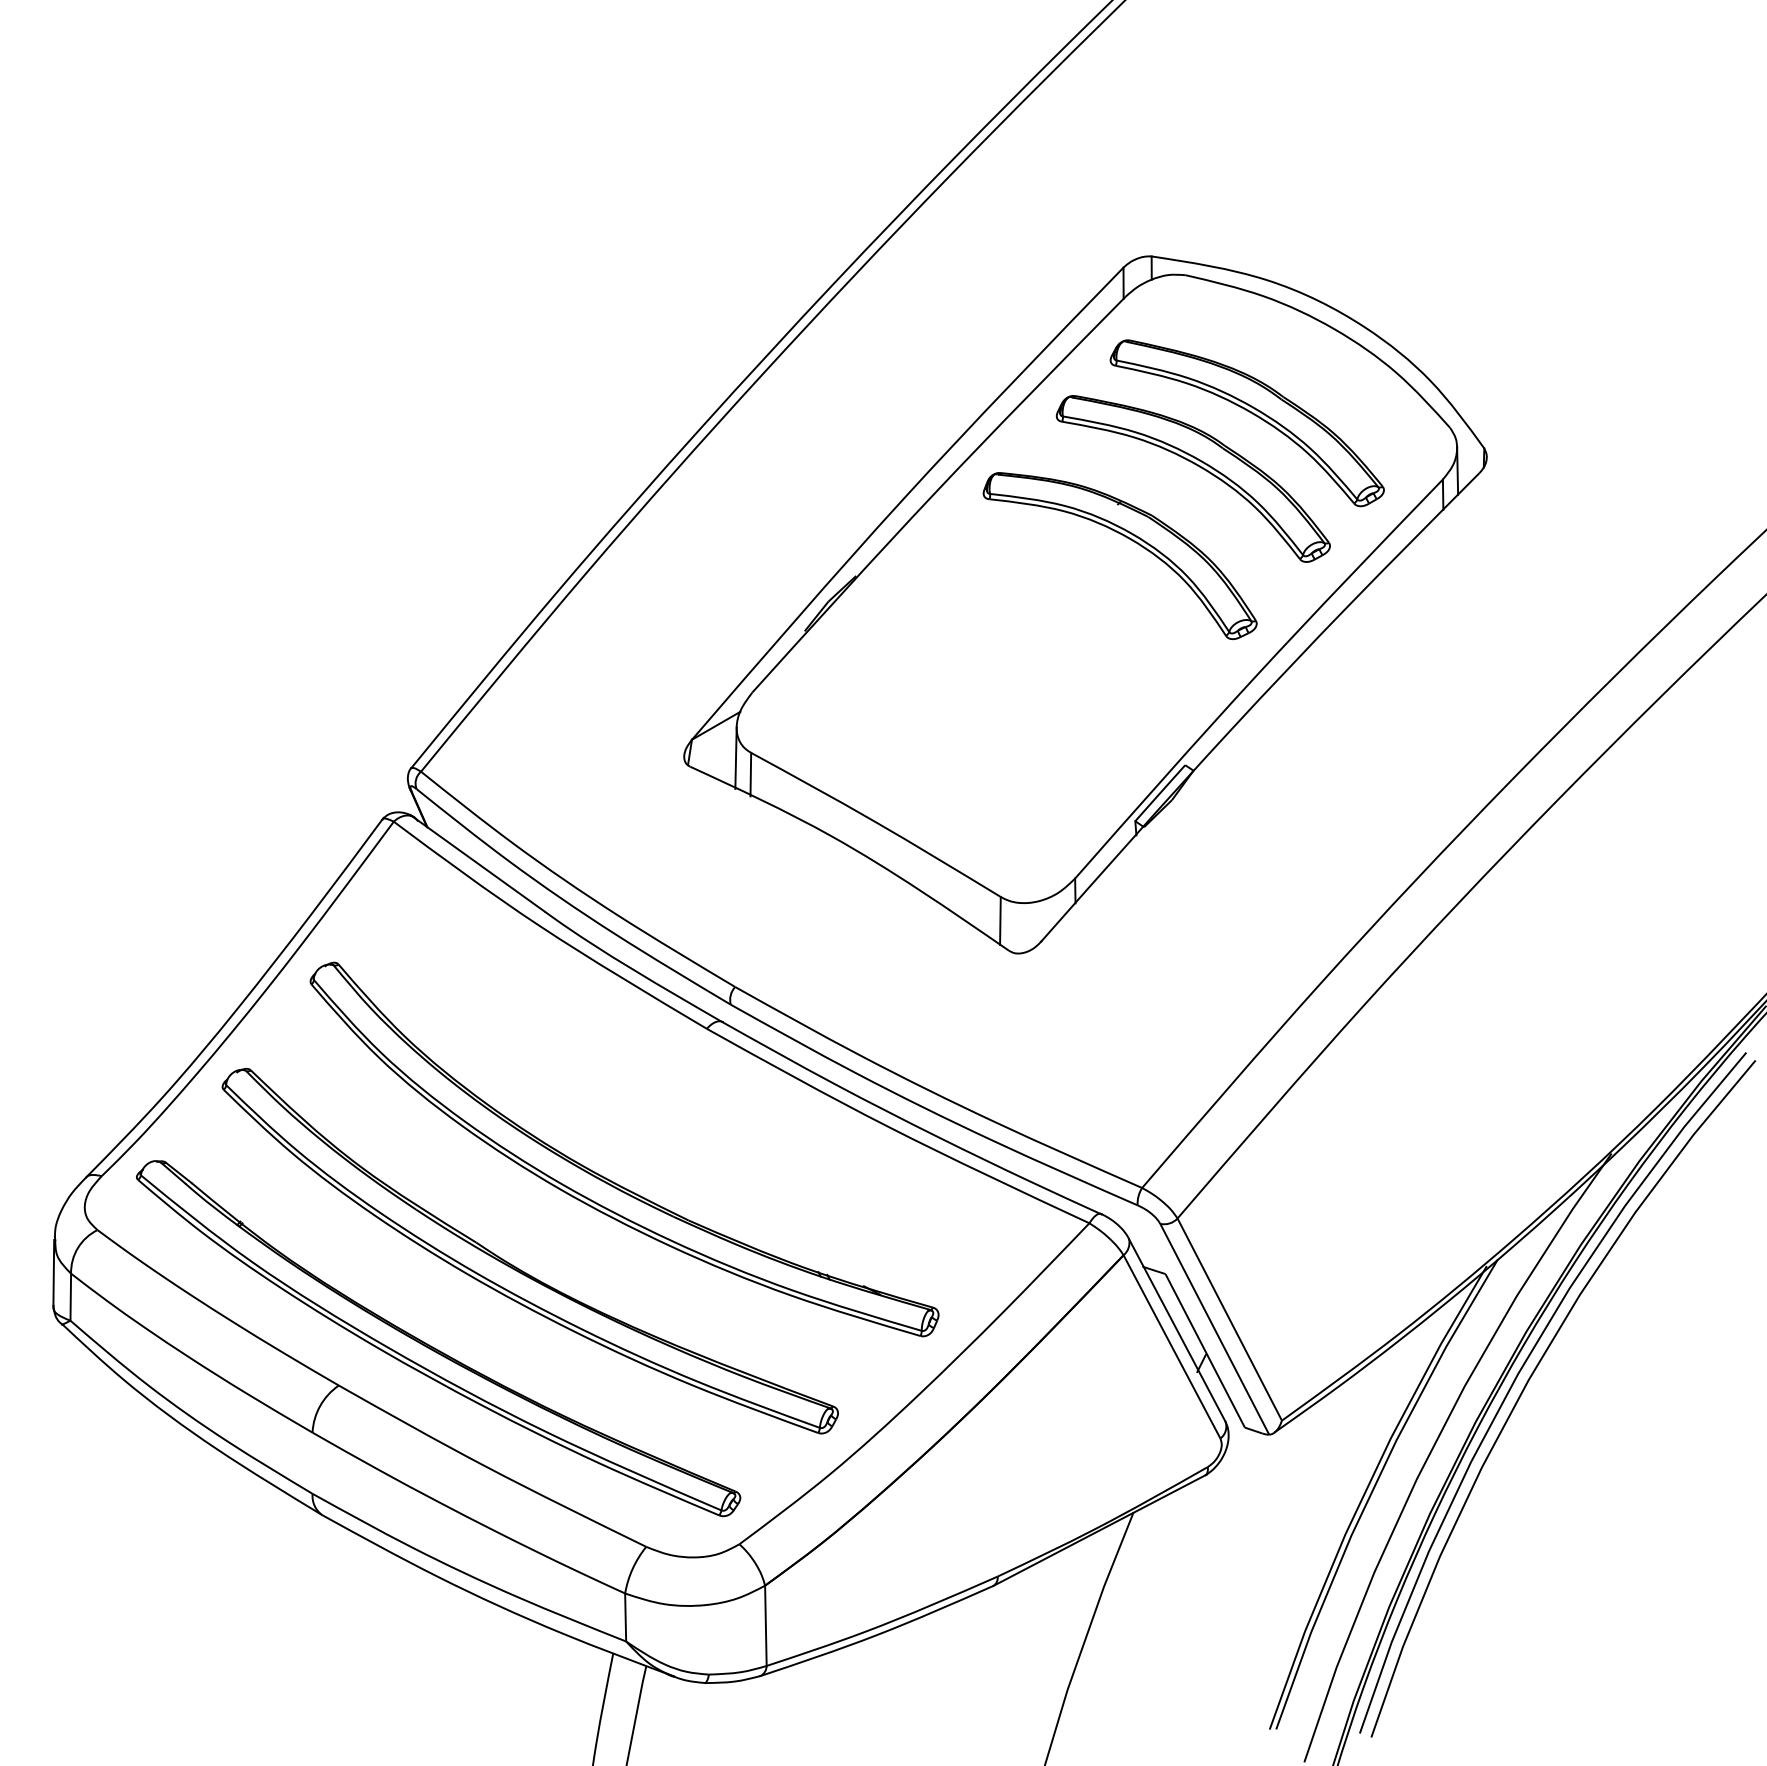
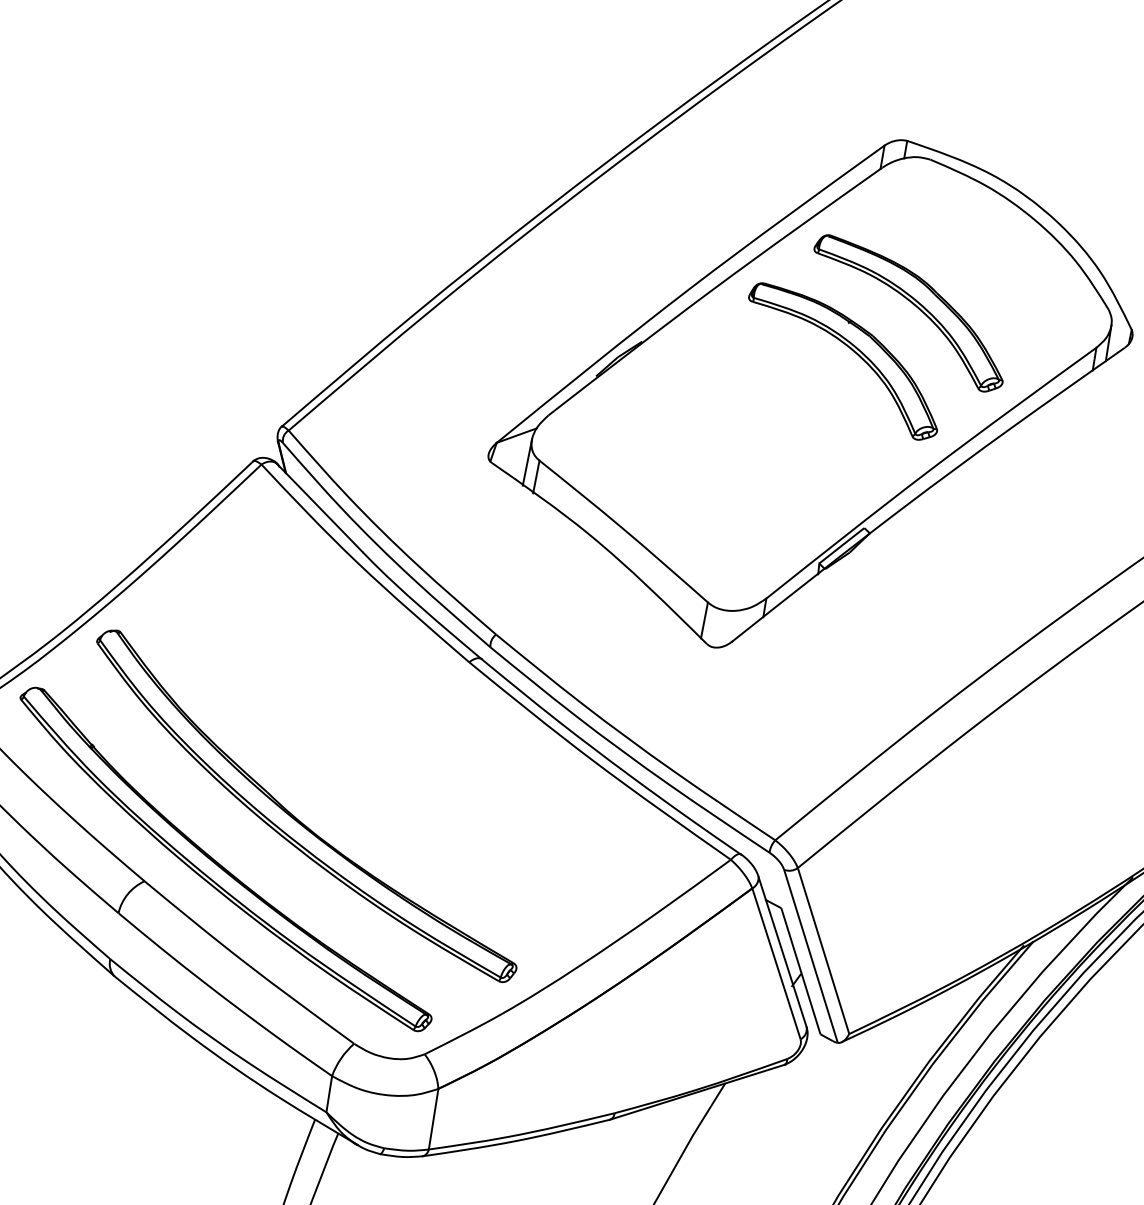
part: (1250, 413) -> (960, 272), removed
part: (606, 1177) -> (373, 760), removed

